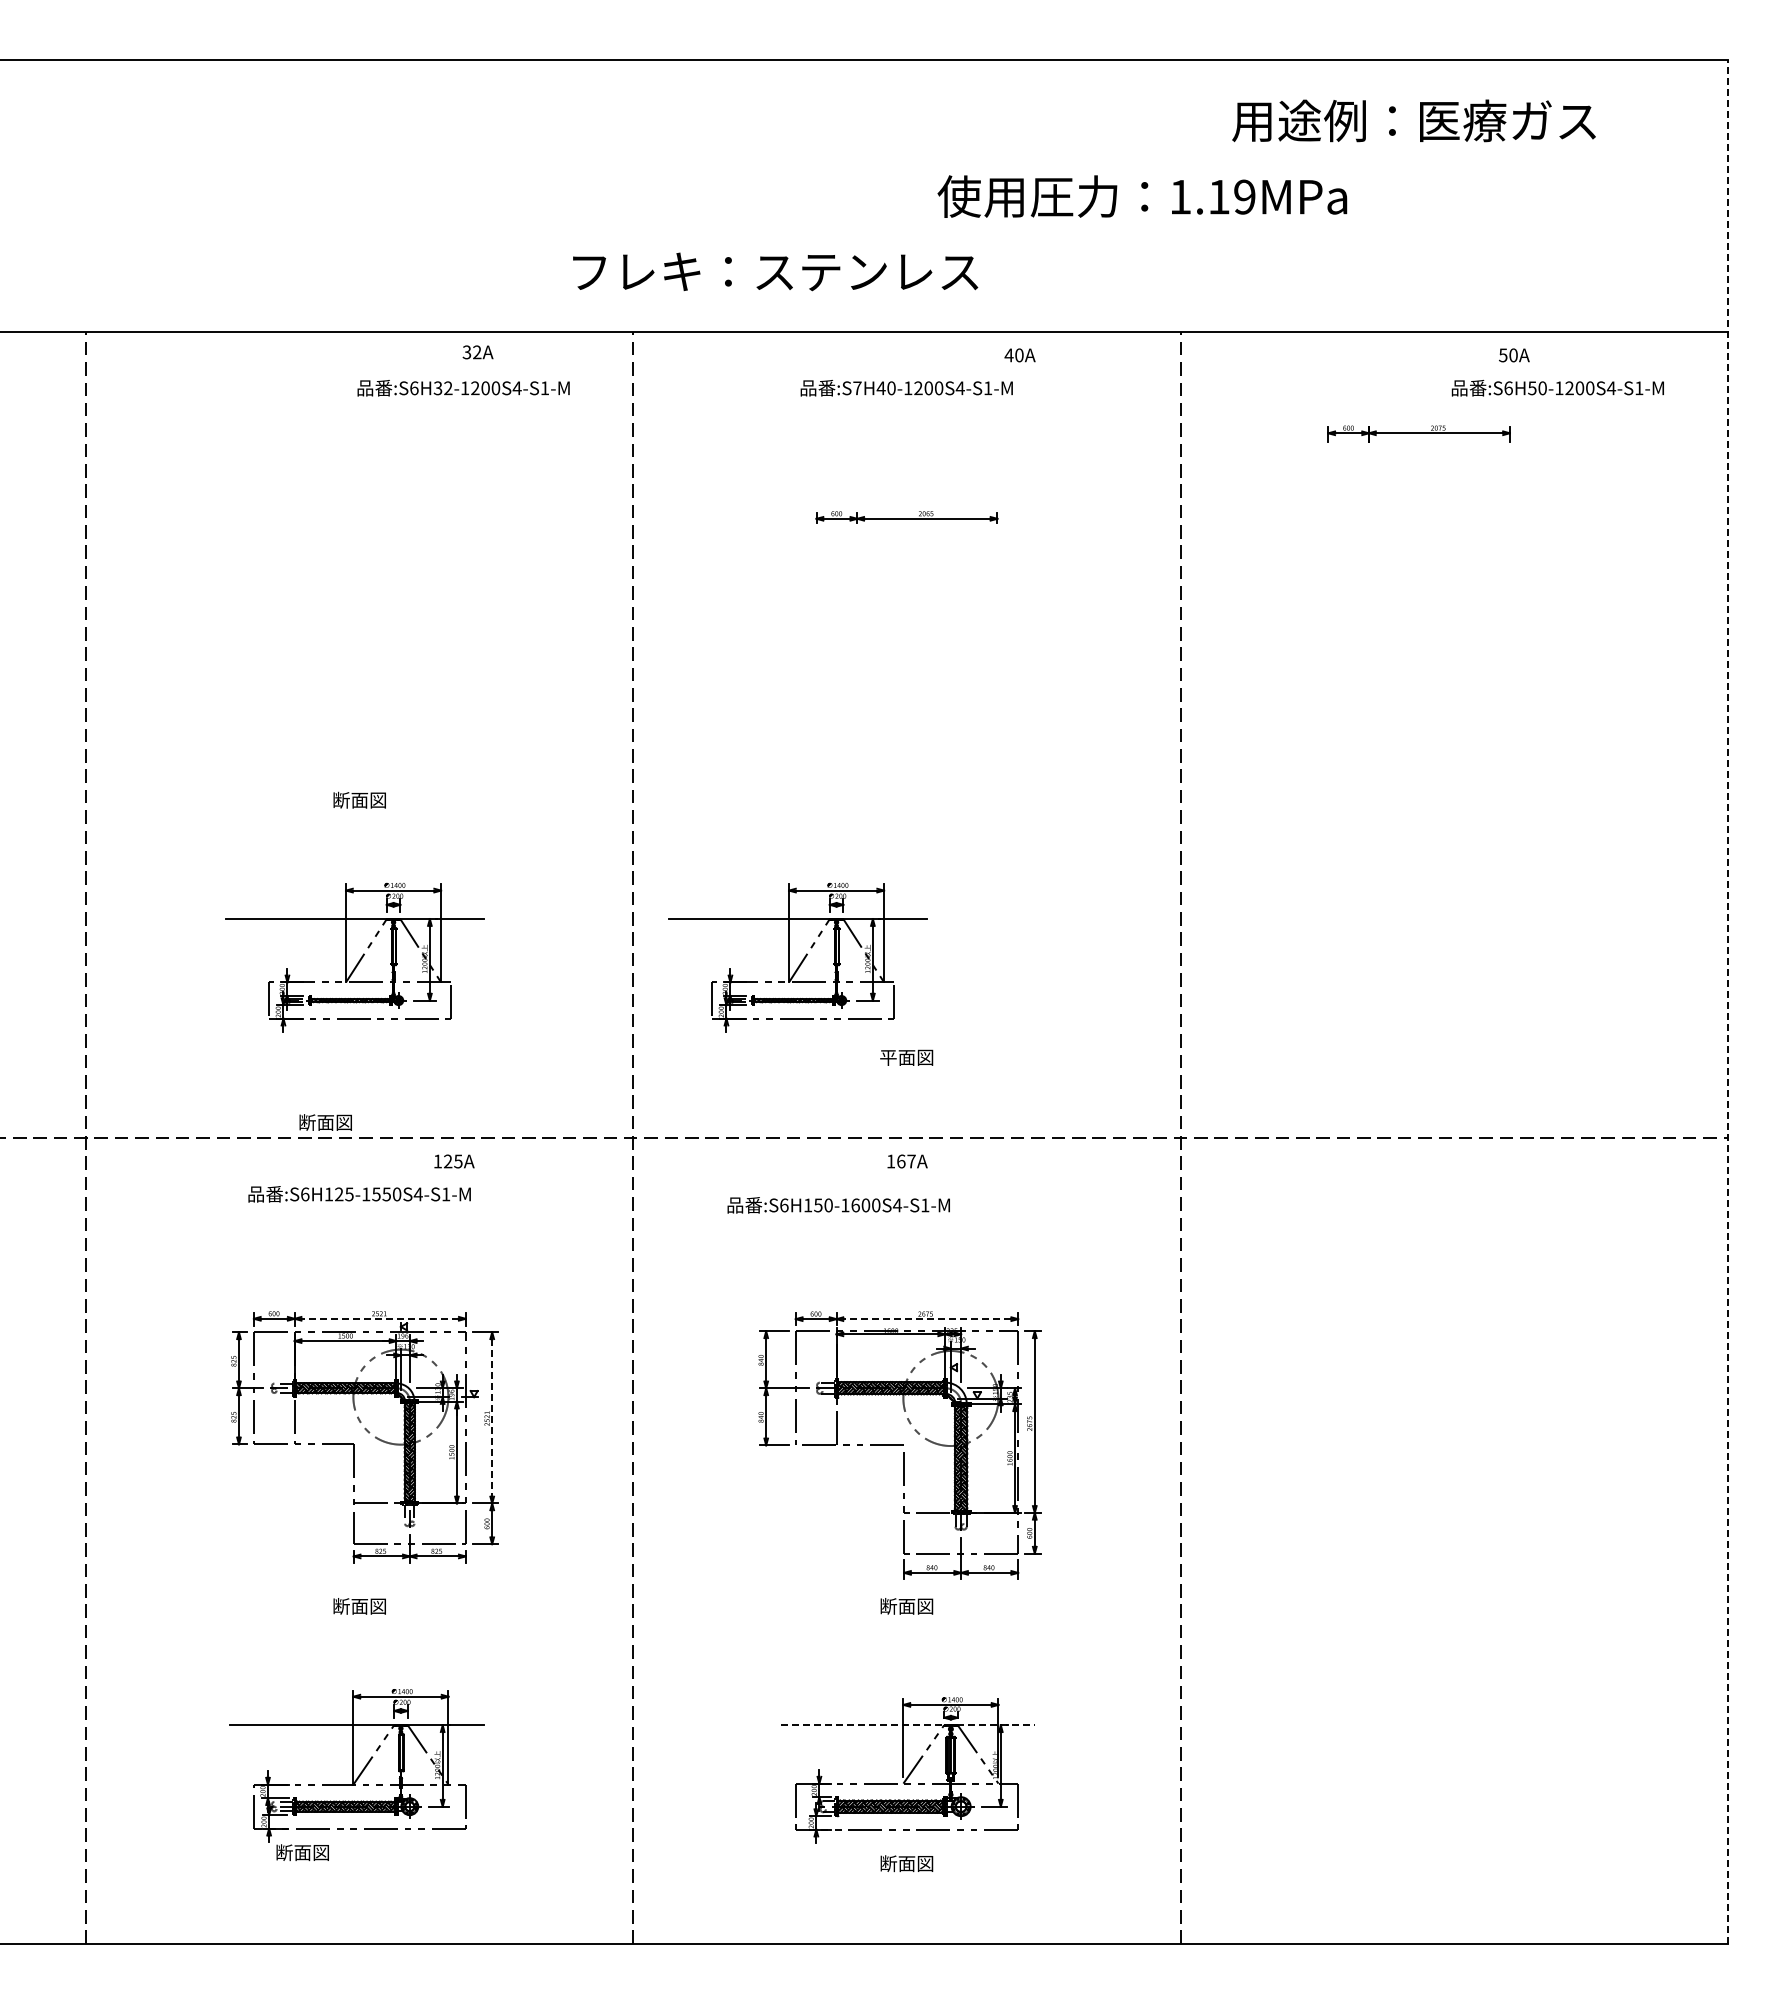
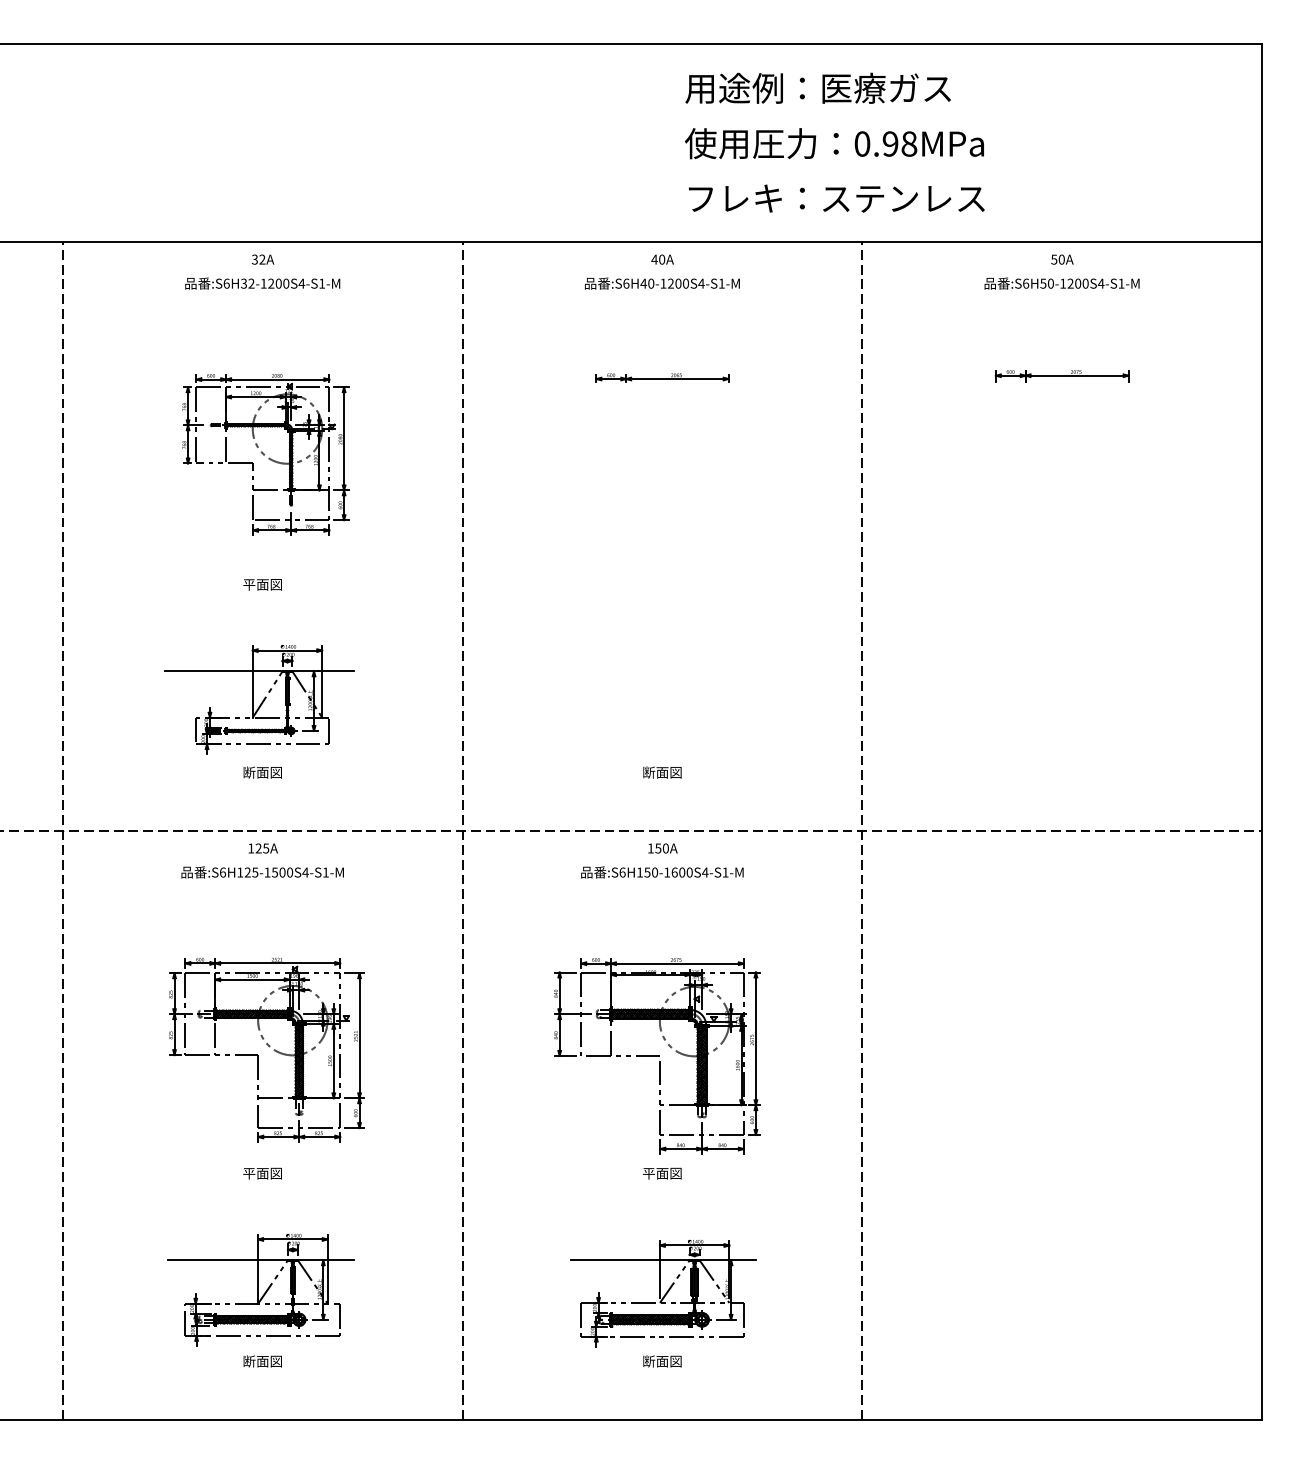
text: (1413, 120) -> (817, 88), moved
text: (1212, 196) -> (885, 143), 1.19MPa -> 0.98MPa
text: (775, 271) -> (836, 198), moved
text: (477, 352) -> (262, 259), moved
text: (1019, 355) -> (662, 259), moved
text: (1514, 355) -> (1062, 259), moved
text: (1557, 387) -> (1061, 283), moved
text: (463, 388) -> (262, 283), moved
text: (857, 388) -> (626, 283), :S7H40-1200S4-S1-M -> :S6H40-1200S4-S1-M
part: (1418, 433) -> (1061, 375), moved
part: (363, 621) -> (265, 454), added
text: (341, 799) -> (249, 584), 断面図 -> 平面図
part: (797, 957) -> (582, 699), removed
line: (1727, 1001) -> (1261, 731), dashed -> solid
text: (888, 1057) -> (649, 772), 平面図 -> 断面図
text: (325, 1122) -> (262, 772), moved
text: (454, 1161) -> (263, 848), moved
text: (906, 1161) -> (662, 848), 167A -> 150A
text: (386, 1194) -> (282, 872), :S6H125-1550S4-S1-M -> :S6H125-1500S4-S1-M
text: (838, 1205) -> (662, 872), moved
line: (380, 1318) -> (277, 963), dashed -> solid
line: (926, 1319) -> (676, 963), dashed -> solid
line: (492, 1417) -> (359, 1035), dashed -> solid
text: (341, 1606) -> (249, 1173), 断面図 -> 平面図
text: (888, 1606) -> (649, 1173), 断面図 -> 平面図
line: (908, 1725) -> (663, 1260), dashed -> solid
text: (302, 1852) -> (262, 1361), moved

